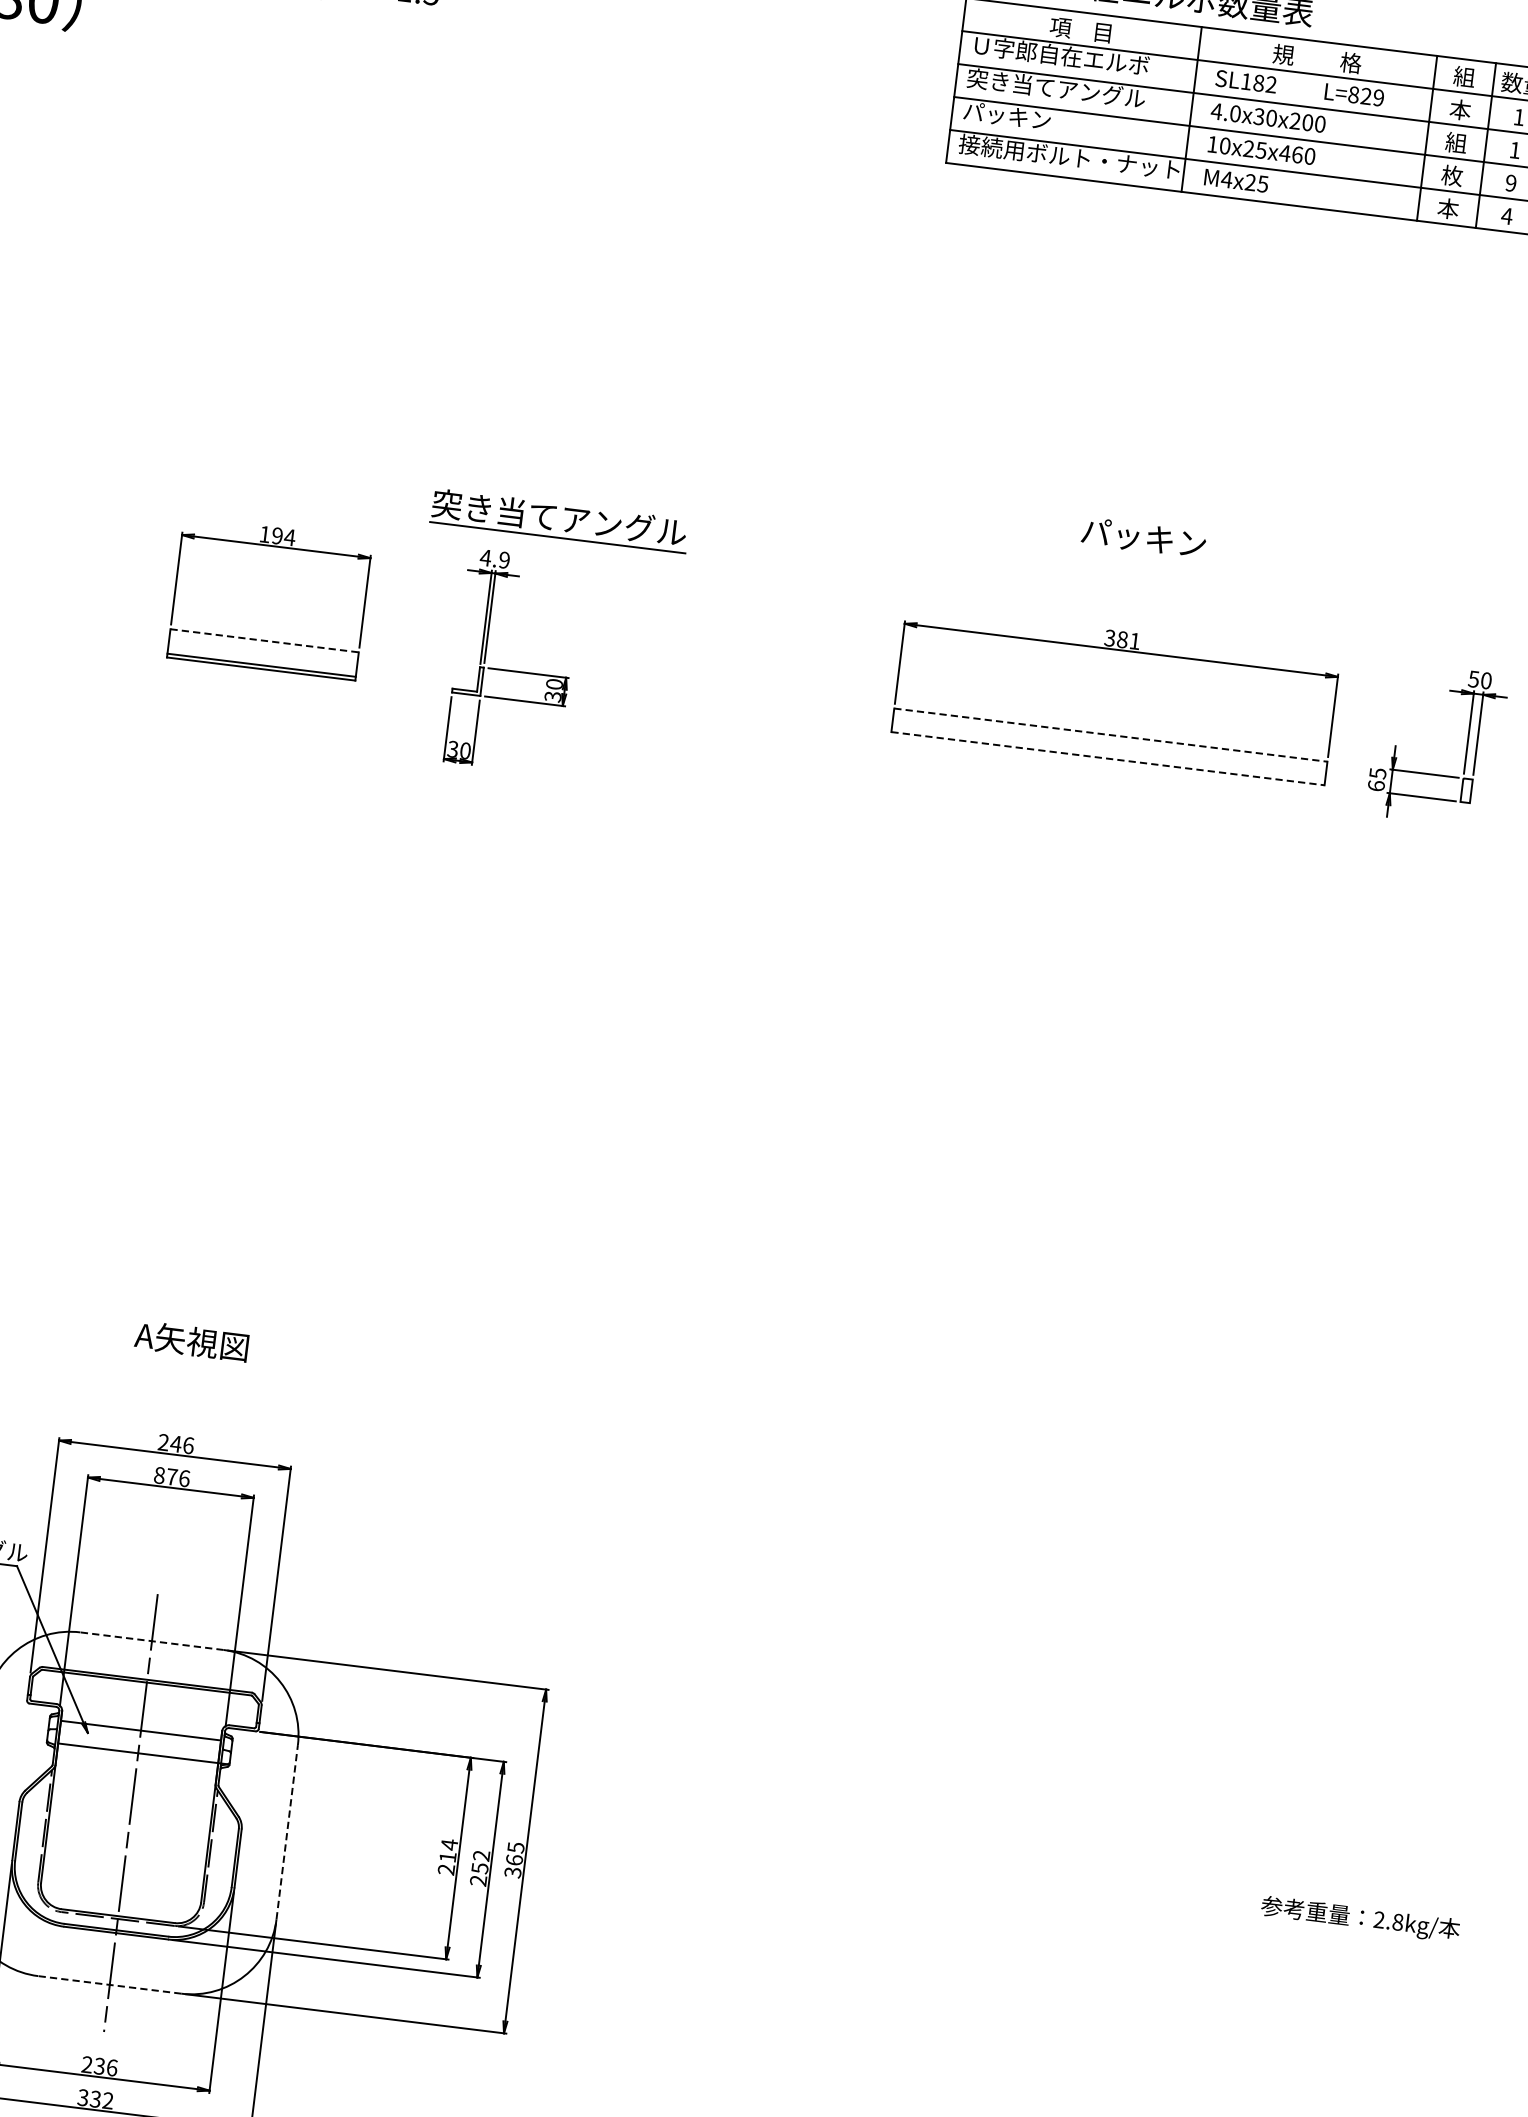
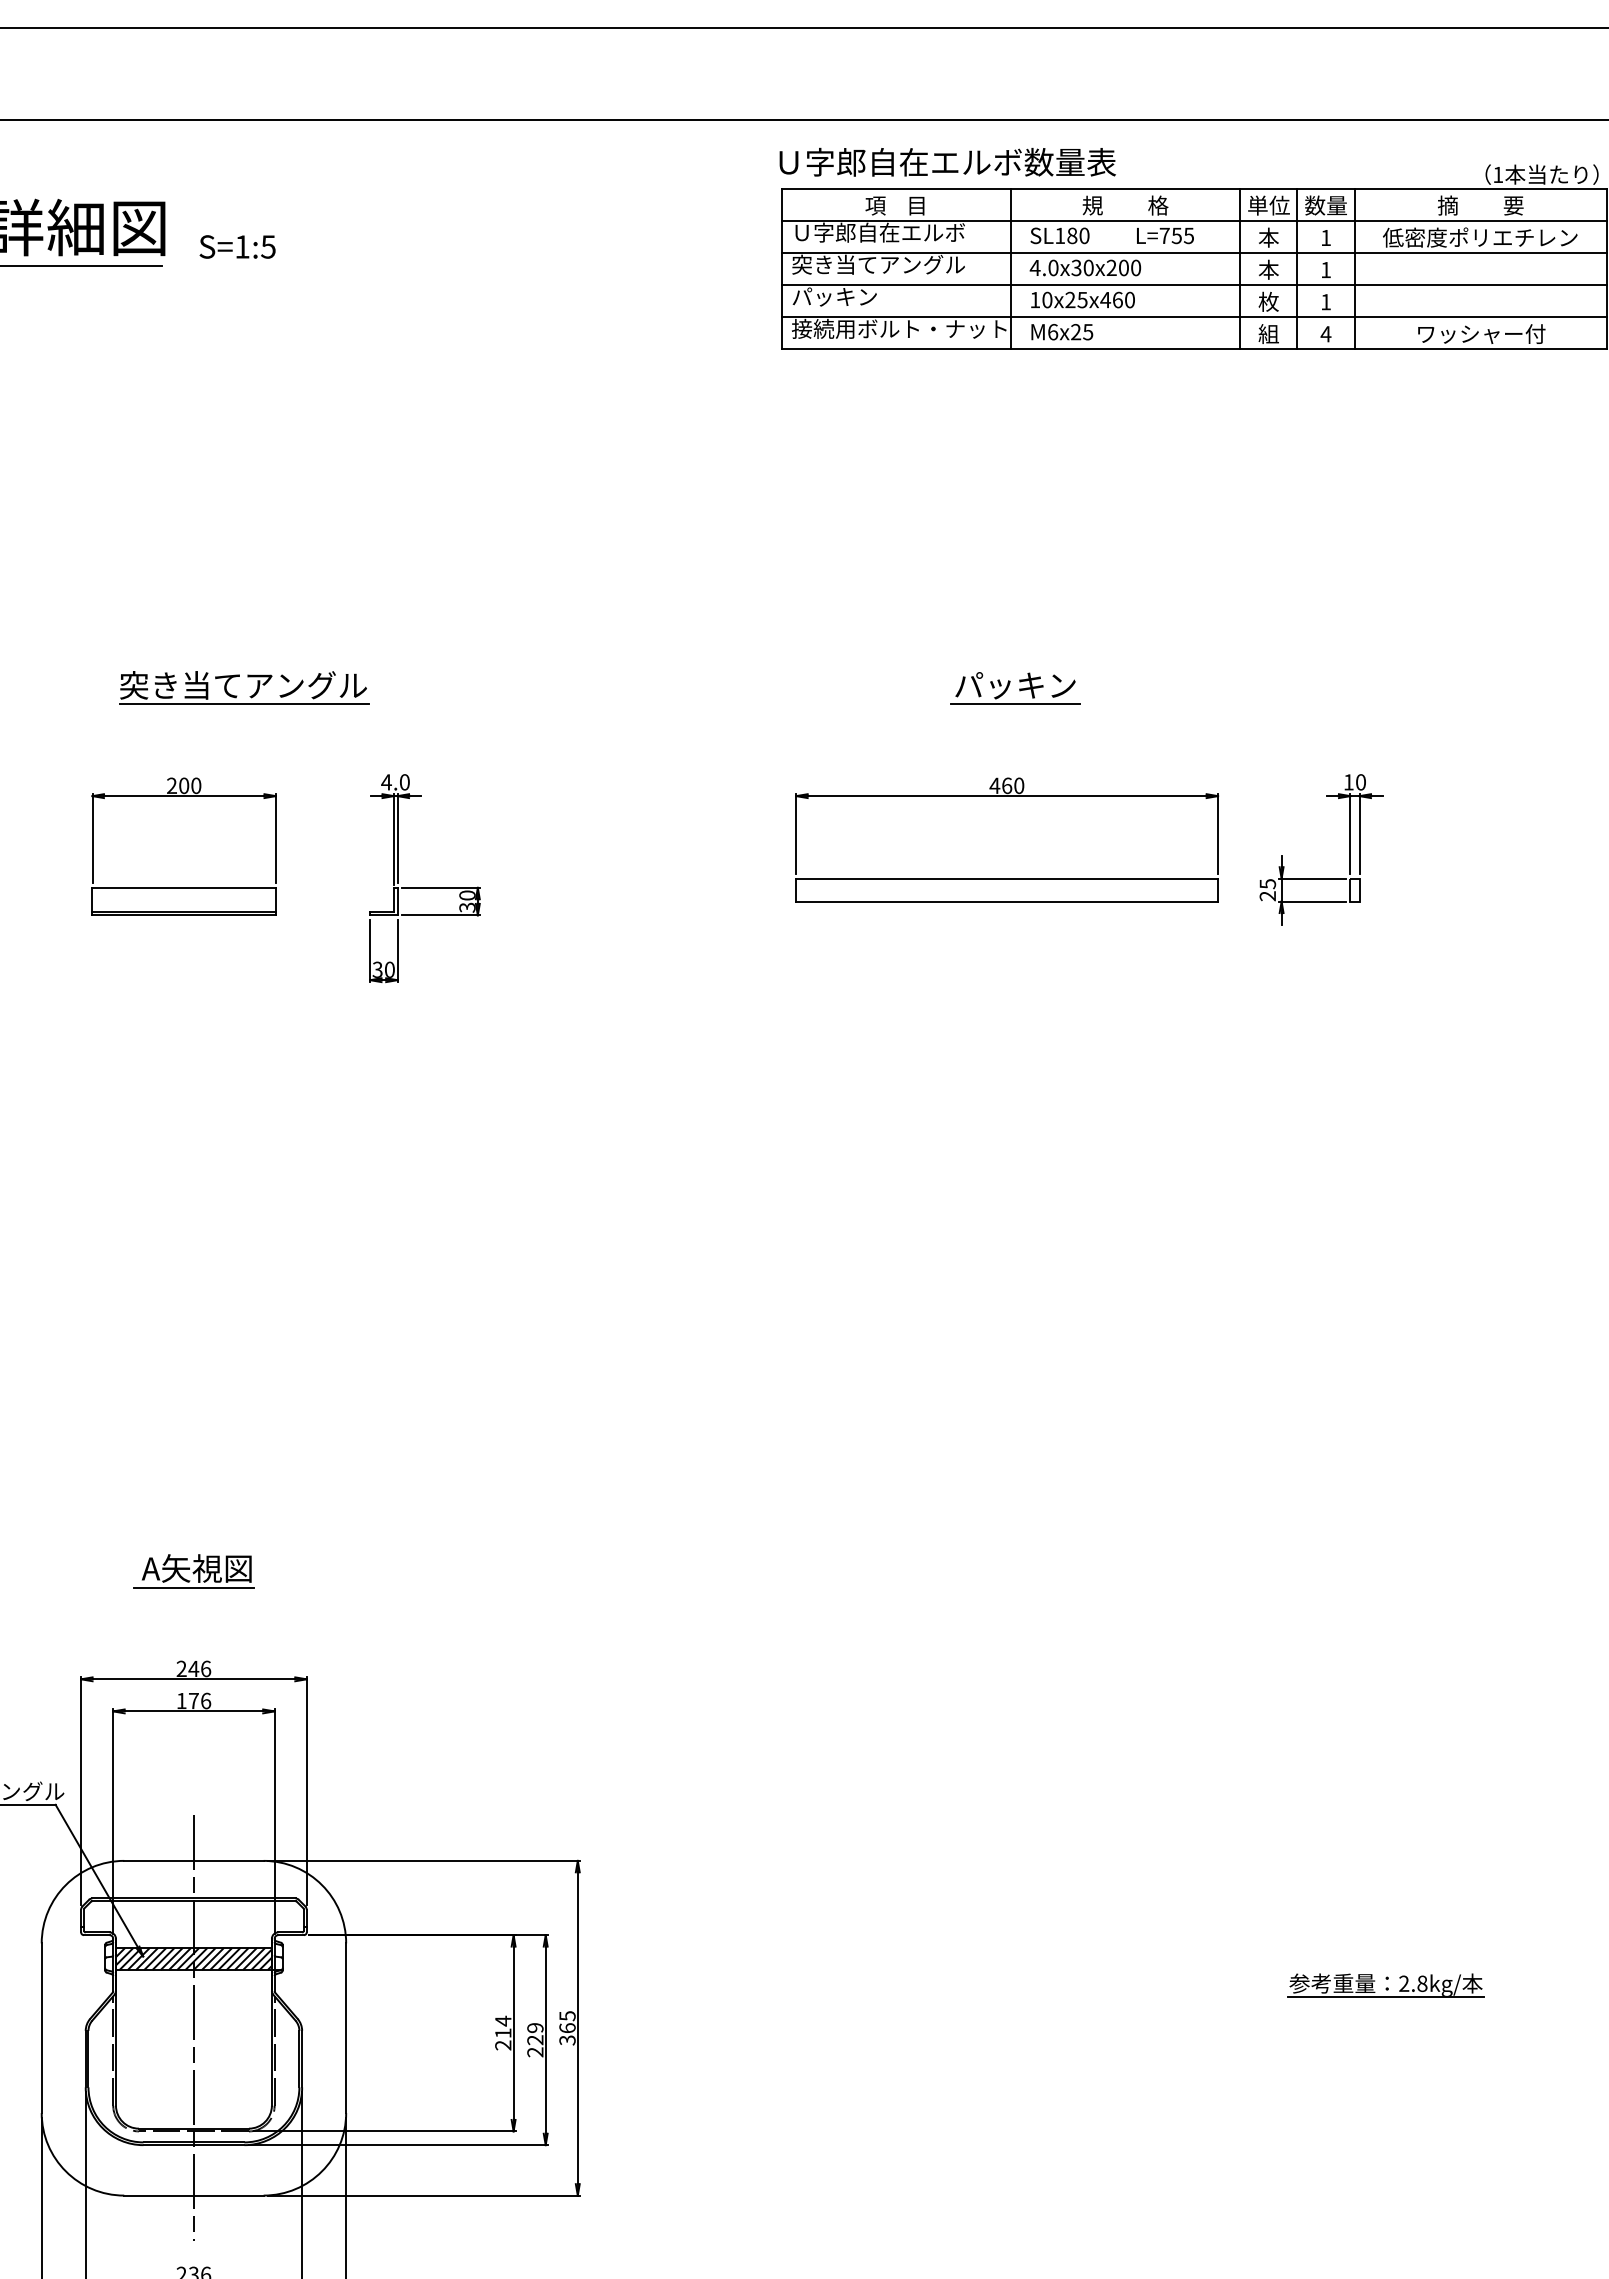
text: (1464, 76) -> (1268, 205), 組 -> 単位
text: (1271, 84) -> (1084, 235), SL182 -> SL180
text: (1365, 95) -> (1176, 235), L=829 -> L=755
text: (1456, 142) -> (1268, 269), 組 -> 本
text: (1226, 179) -> (1052, 332), M4x25 -> M6x25
text: (1510, 182) -> (1325, 301), 9 -> 1
text: (1448, 208) -> (1268, 333), 本 -> 組
part: (564, 530) -> (249, 696), moved
text: (277, 535) -> (184, 785), 194 -> 200
line: (1141, 557) -> (1015, 704), added
text: (504, 560) -> (404, 782), 4.9 -> 4.0
text: (1121, 639) -> (1006, 785), 381 -> 460
line: (265, 640) -> (184, 887), dashed -> solid
text: (1473, 679) -> (1348, 782), 50 -> 10
line: (1111, 734) -> (1007, 878), dashed -> solid
line: (1108, 758) -> (1007, 901), dashed -> solid
text: (1376, 786) -> (1267, 896), 65 -> 25
line: (186, 1360) -> (193, 1587), added
text: (159, 1474) -> (181, 1700), 876 -> 176
line: (151, 1640) -> (193, 1860), dashed -> solid
hatch: (139, 1741) -> (193, 1958), added
line: (287, 1832) -> (346, 2028), dashed -> solid
text: (480, 1862) -> (535, 2034), 252 -> 229
line: (1358, 1930) -> (1385, 1996), added
line: (109, 1984) -> (193, 2195), dashed -> solid

